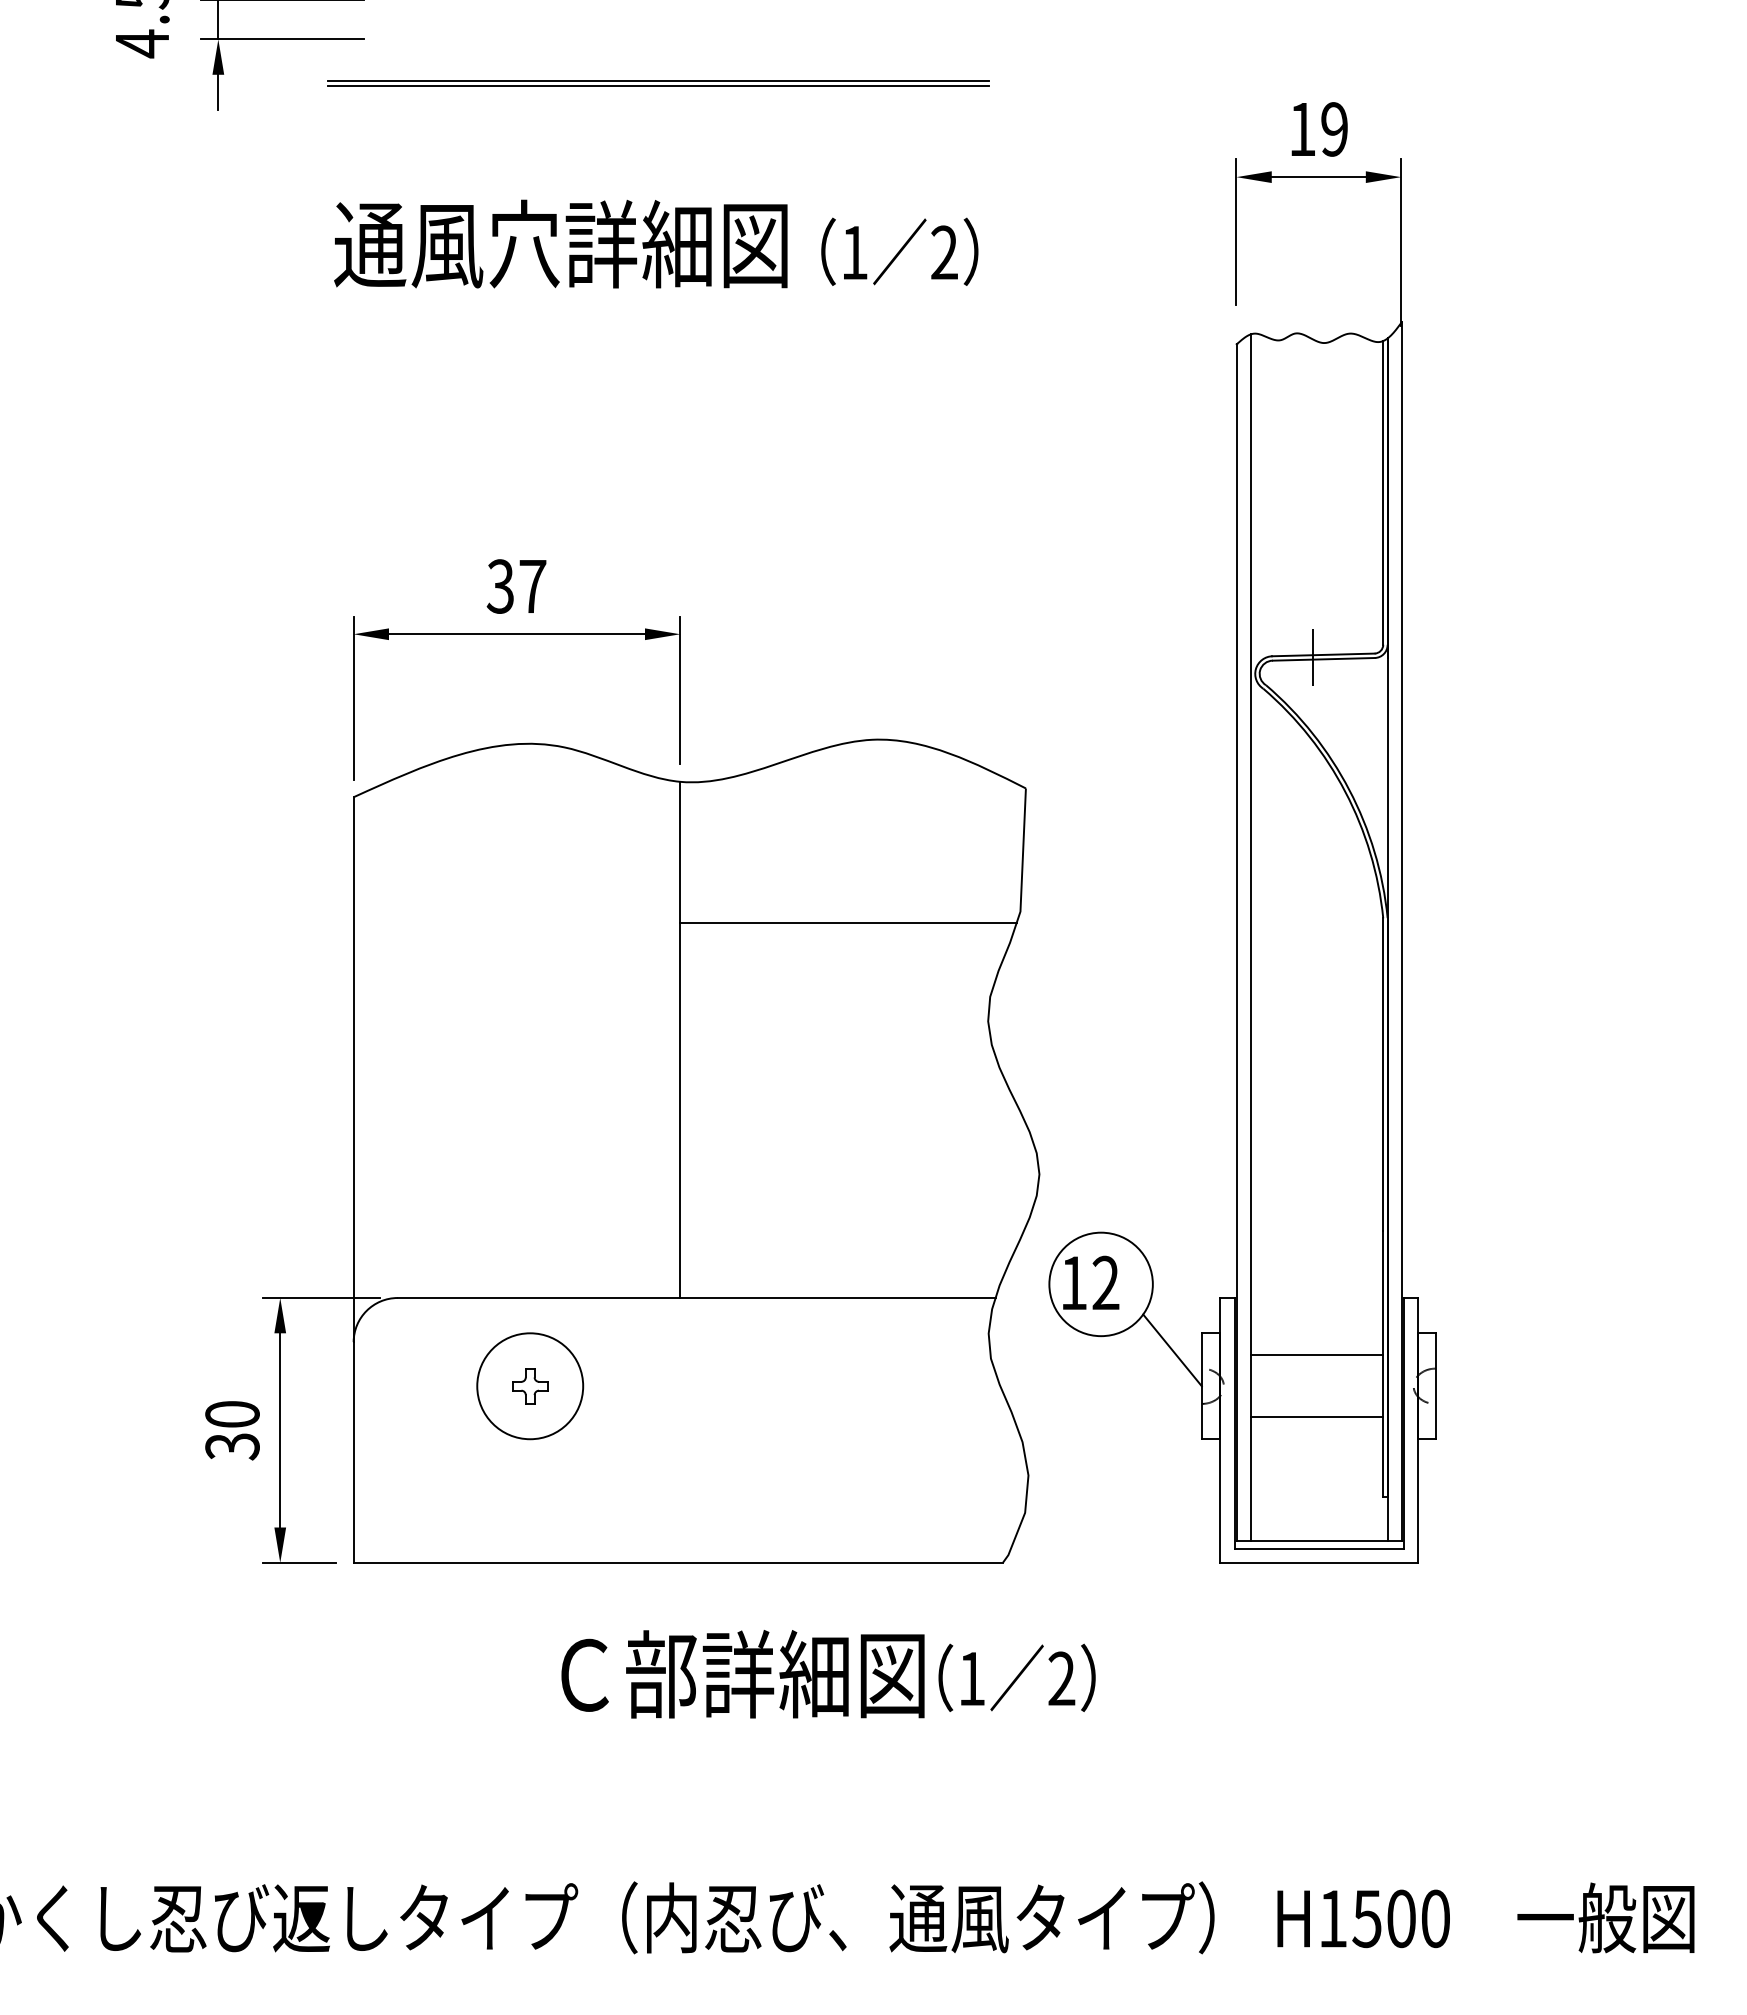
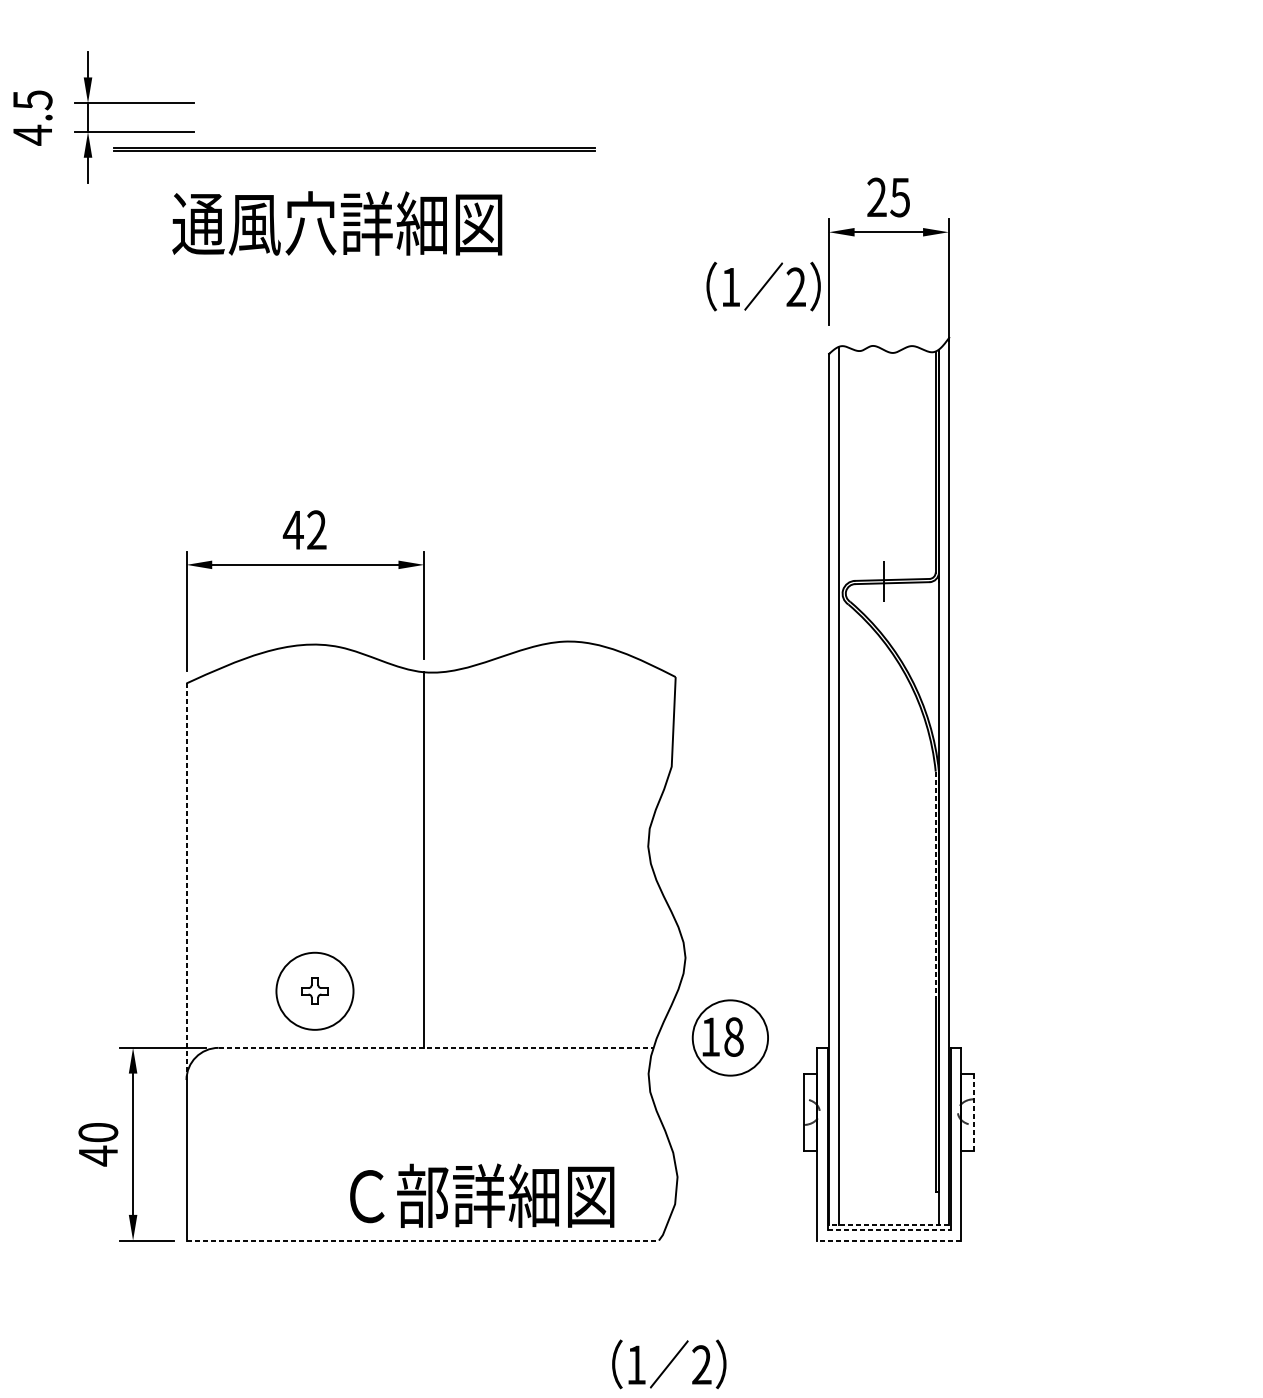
part: (658, 83) -> (354, 149), moved
text: (1318, 129) -> (888, 197), 19 -> 25
text: (560, 243) -> (337, 223), moved
text: (899, 251) -> (763, 286), moved
text: (516, 586) -> (304, 530), 37 -> 42
line: (848, 922) -> (546, 774), removed
line: (353, 1069) -> (186, 881), solid -> dashed
line: (1383, 1074) -> (935, 885), solid -> dashed
text: (1105, 1282) -> (733, 1036), 12 -> 18
line: (696, 1298) -> (435, 1048), solid -> dashed
line: (1172, 1350) -> (782, 1086), removed
line: (1316, 1355) -> (887, 1089), removed
part: (530, 1386) -> (315, 991), moved
line: (1435, 1386) -> (973, 1112), solid -> dashed
line: (1316, 1417) -> (887, 1134), removed
text: (232, 1446) -> (98, 1155), 30 -> 40
line: (1319, 1540) -> (889, 1224), solid -> dashed
line: (1319, 1548) -> (889, 1230), solid -> dashed
line: (678, 1562) -> (422, 1240), solid -> dashed
line: (1319, 1562) -> (889, 1240), solid -> dashed
text: (742, 1674) -> (481, 1195), moved
text: (1016, 1677) -> (668, 1364), moved

